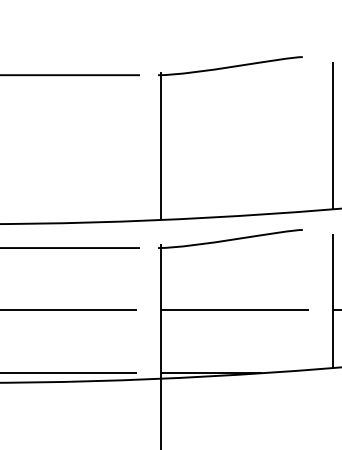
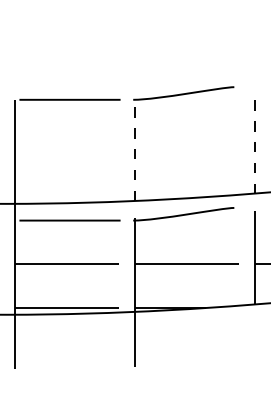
line: (333, 136) -> (255, 142), solid -> dashed
line: (161, 144) -> (135, 148), solid -> dashed

